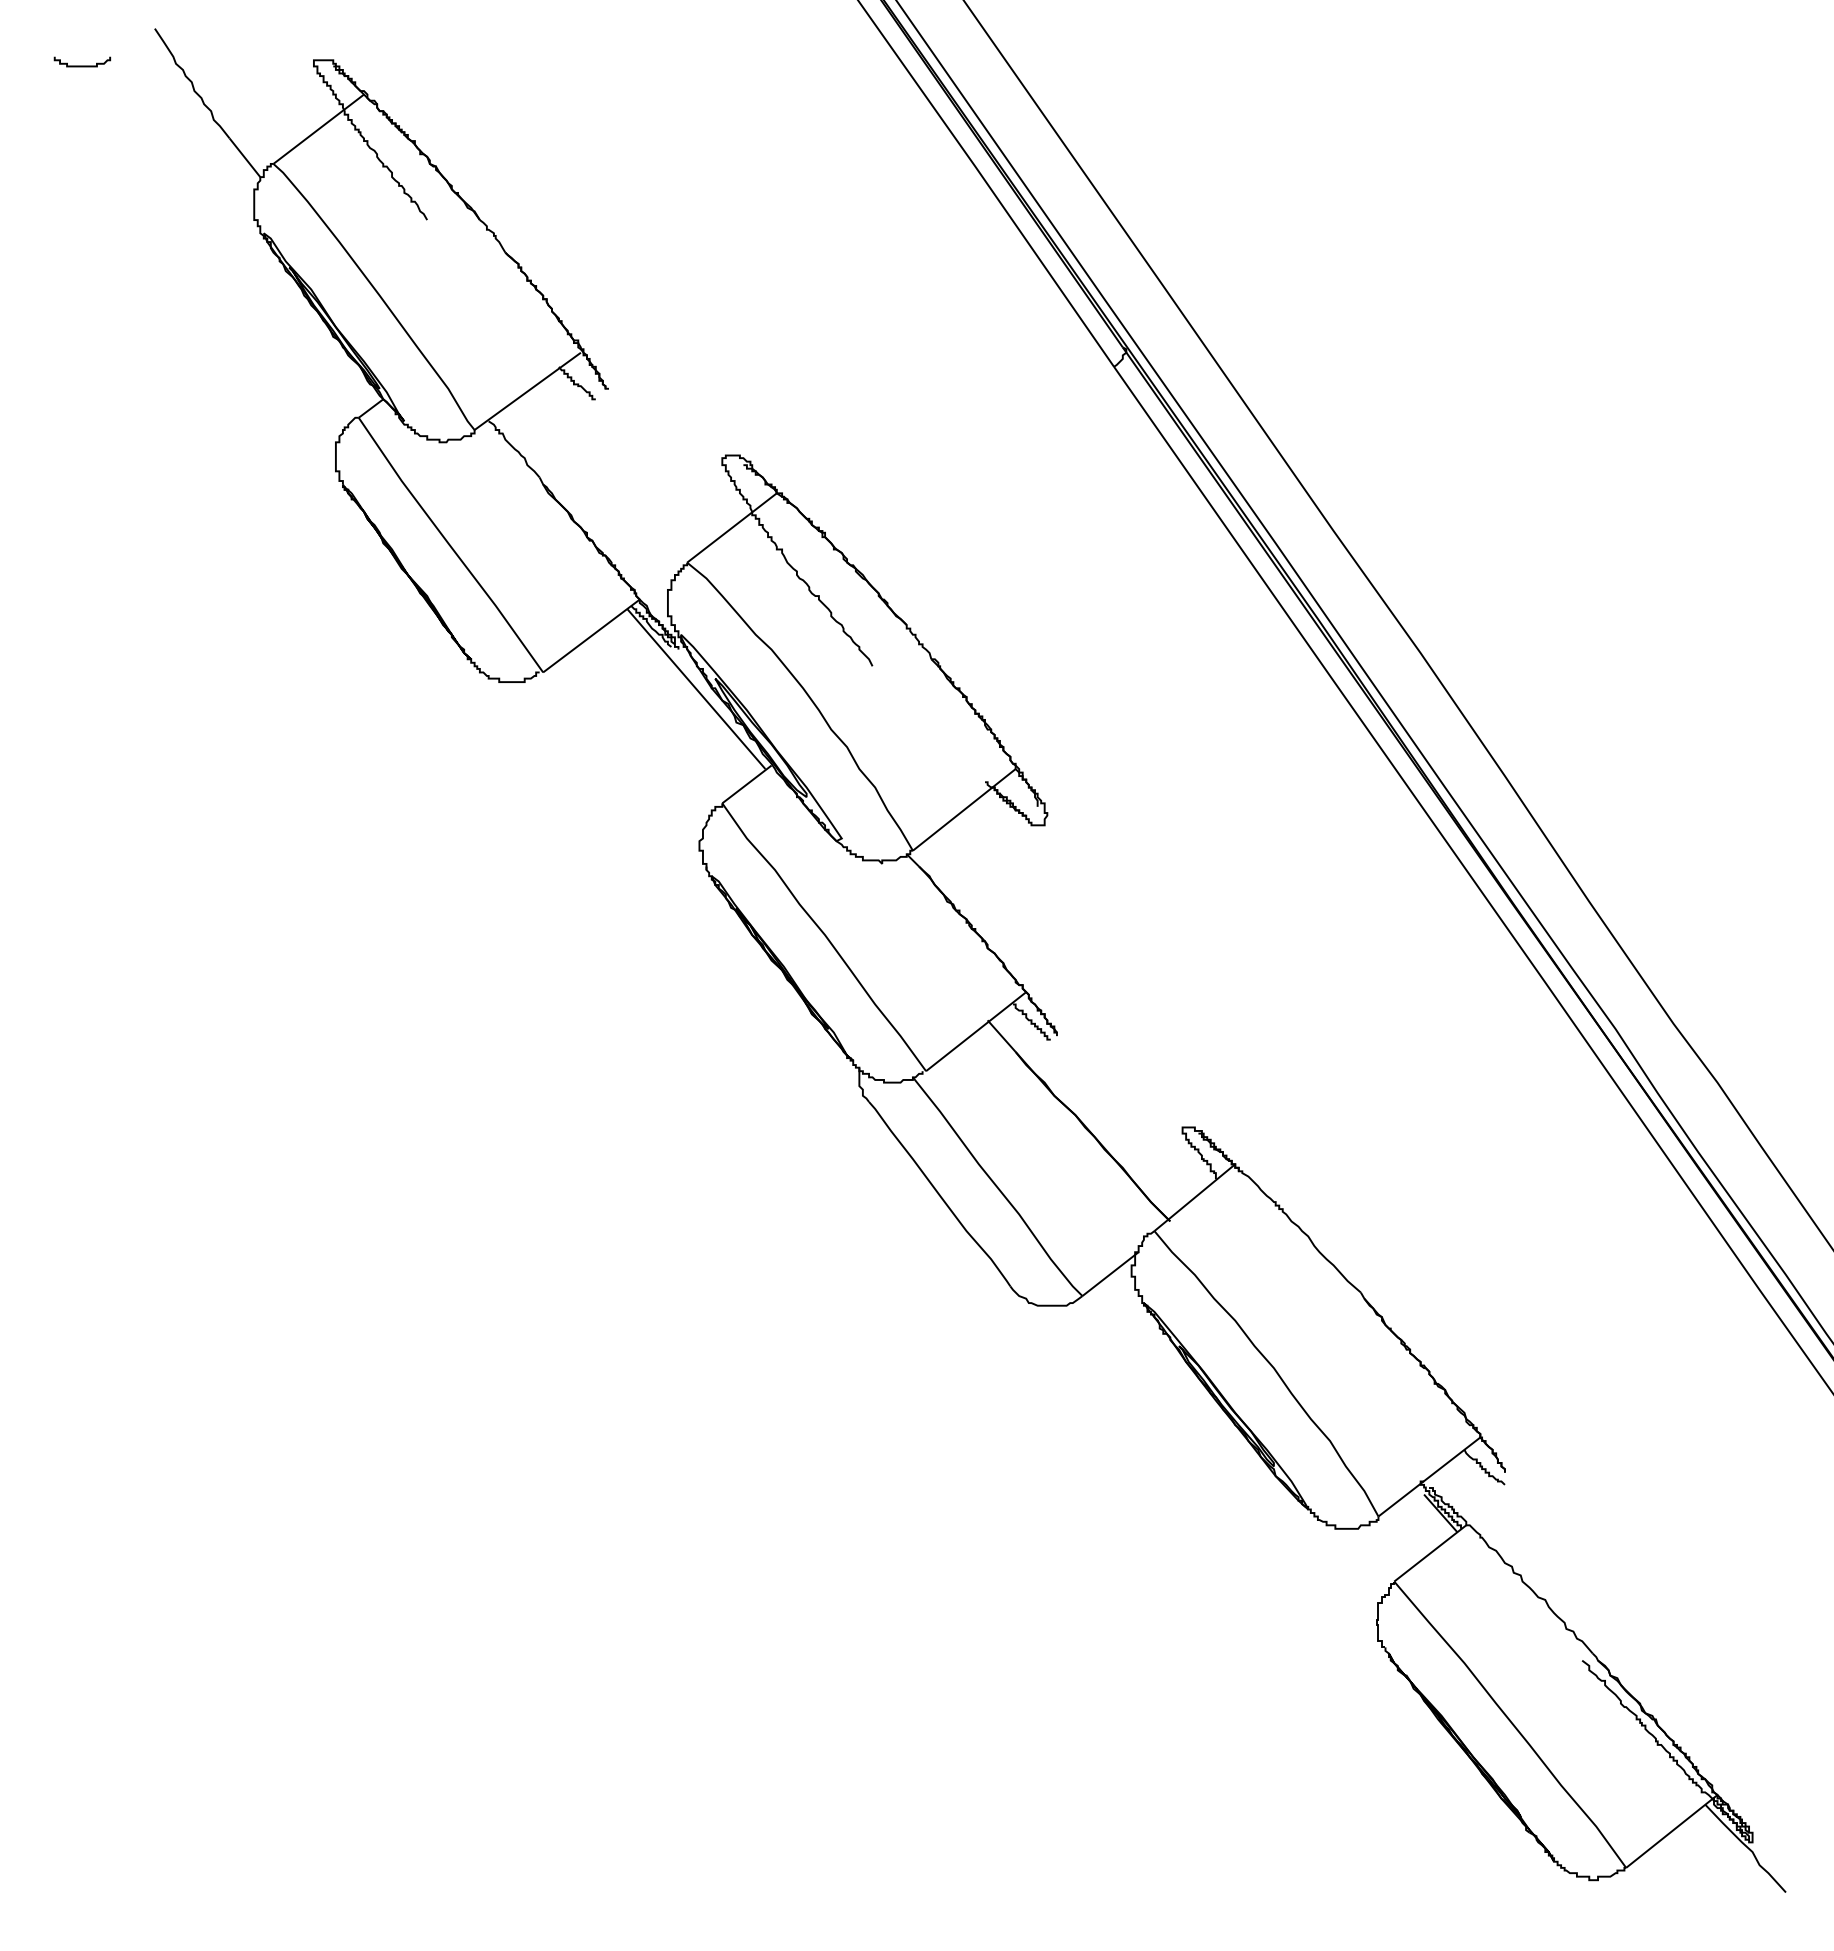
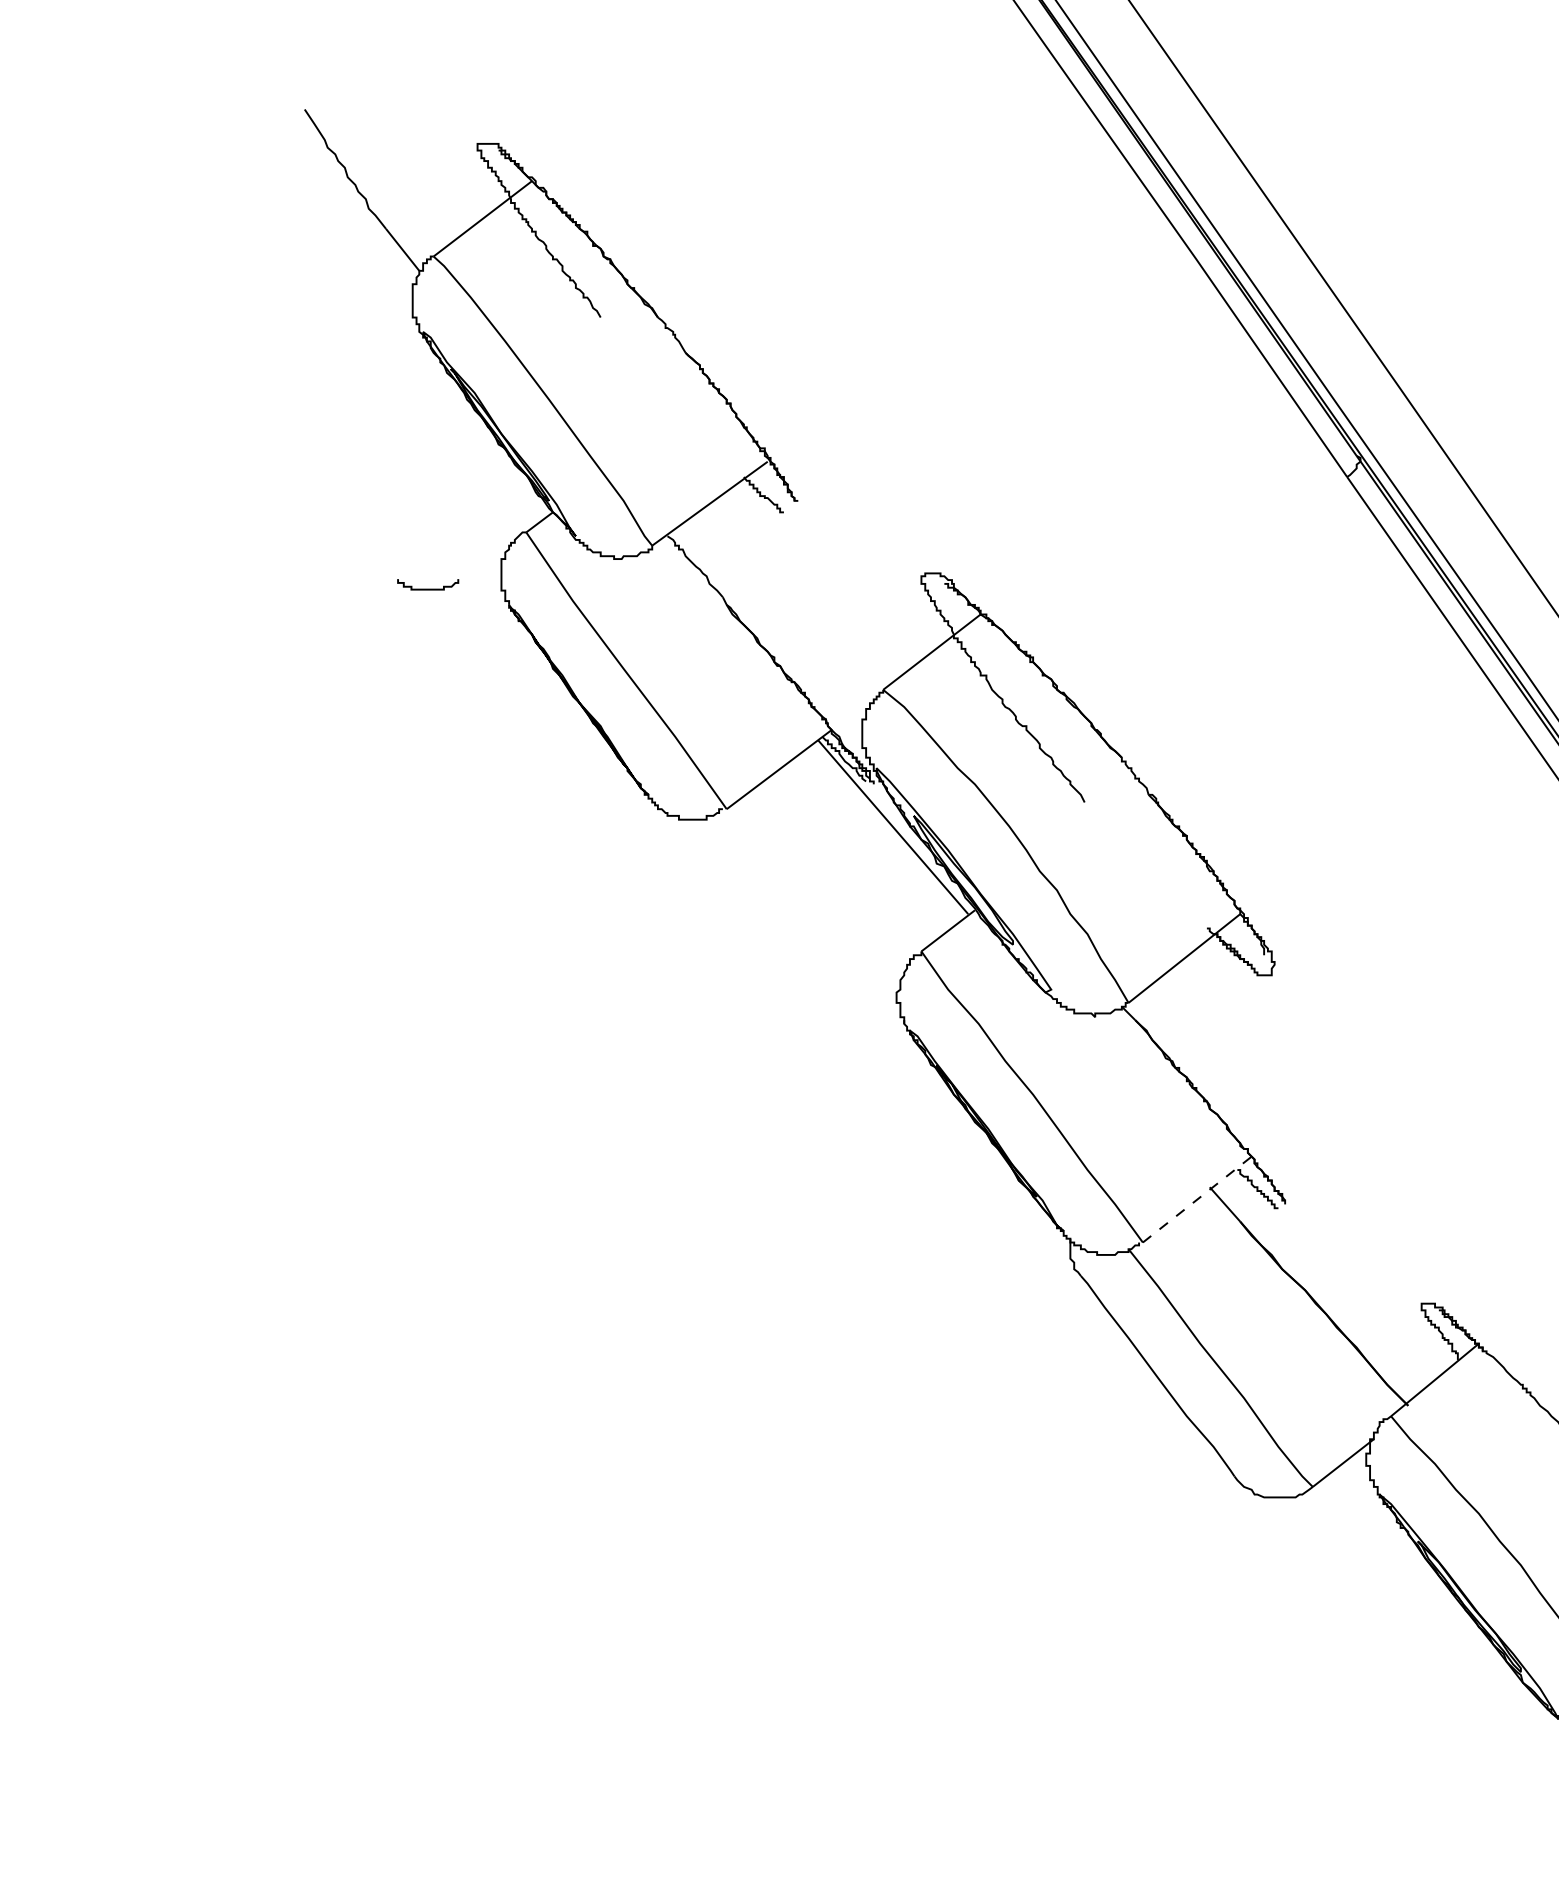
curve: (81, 65) -> (427, 588), moved
line: (976, 1031) -> (1197, 1199), solid -> dashed

